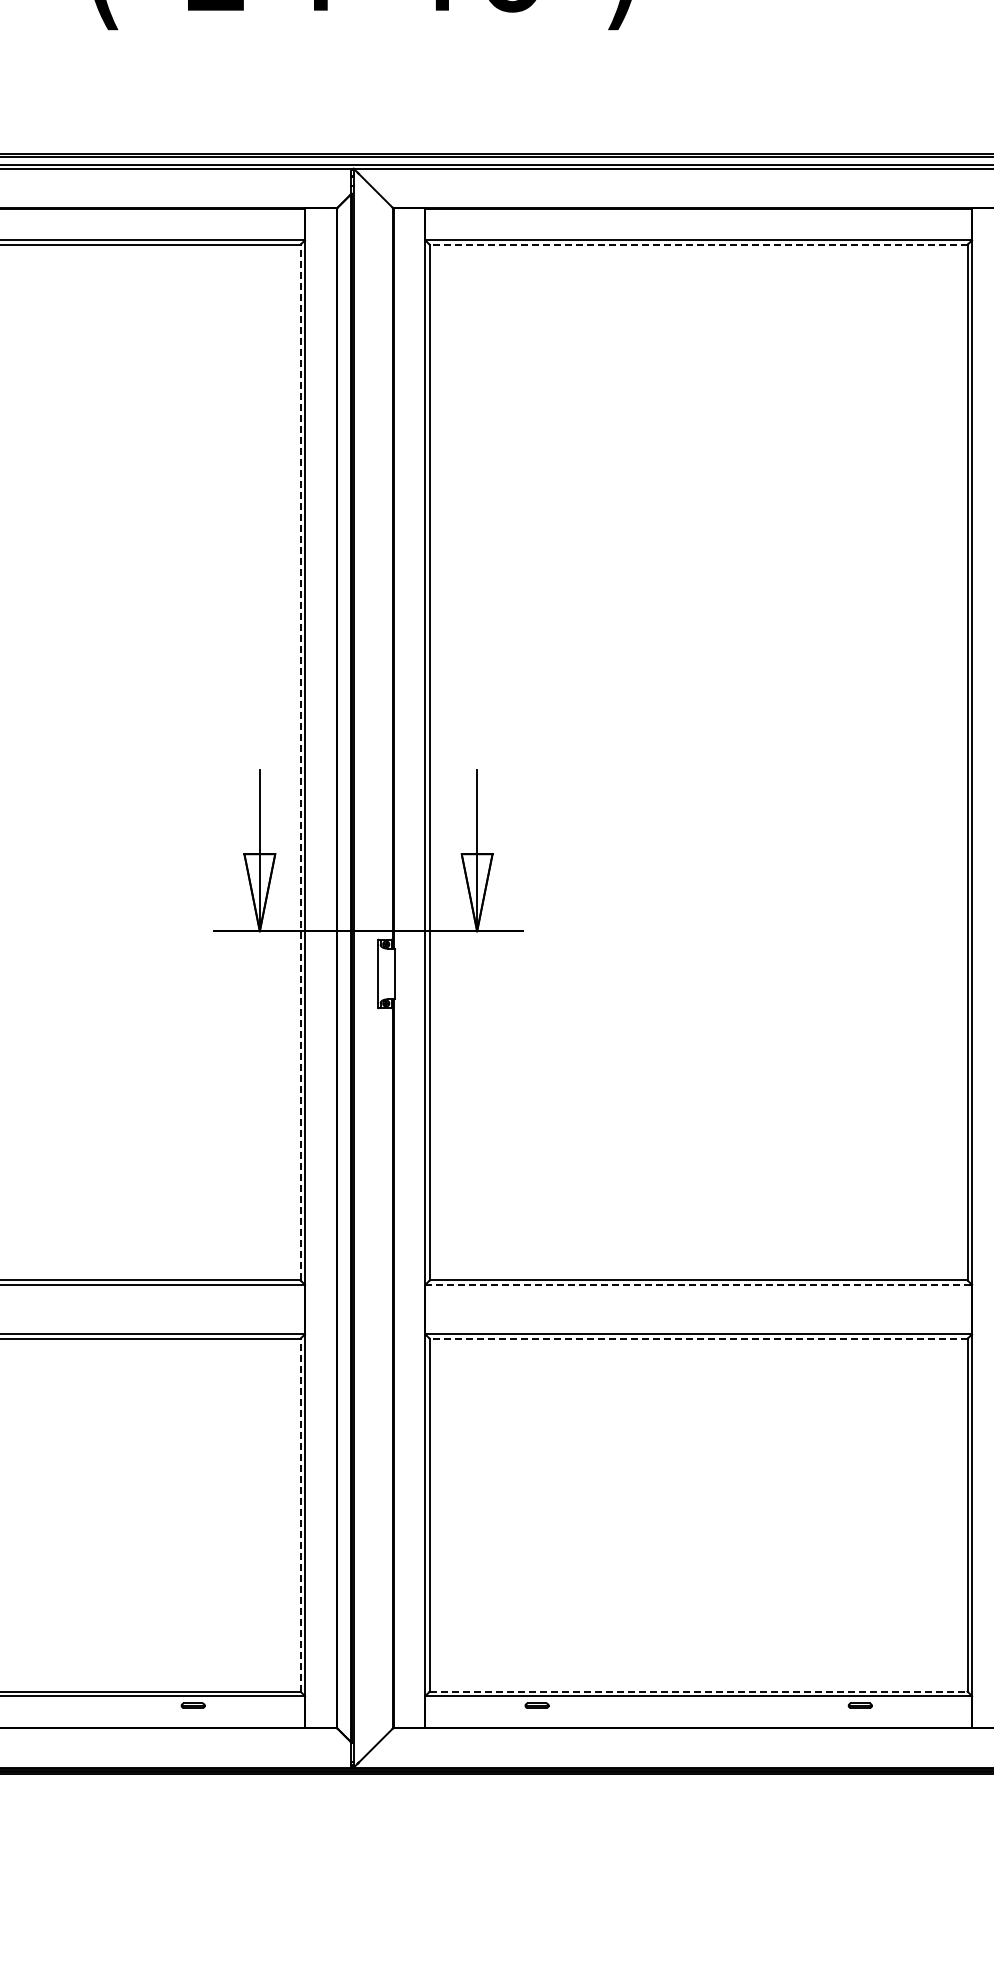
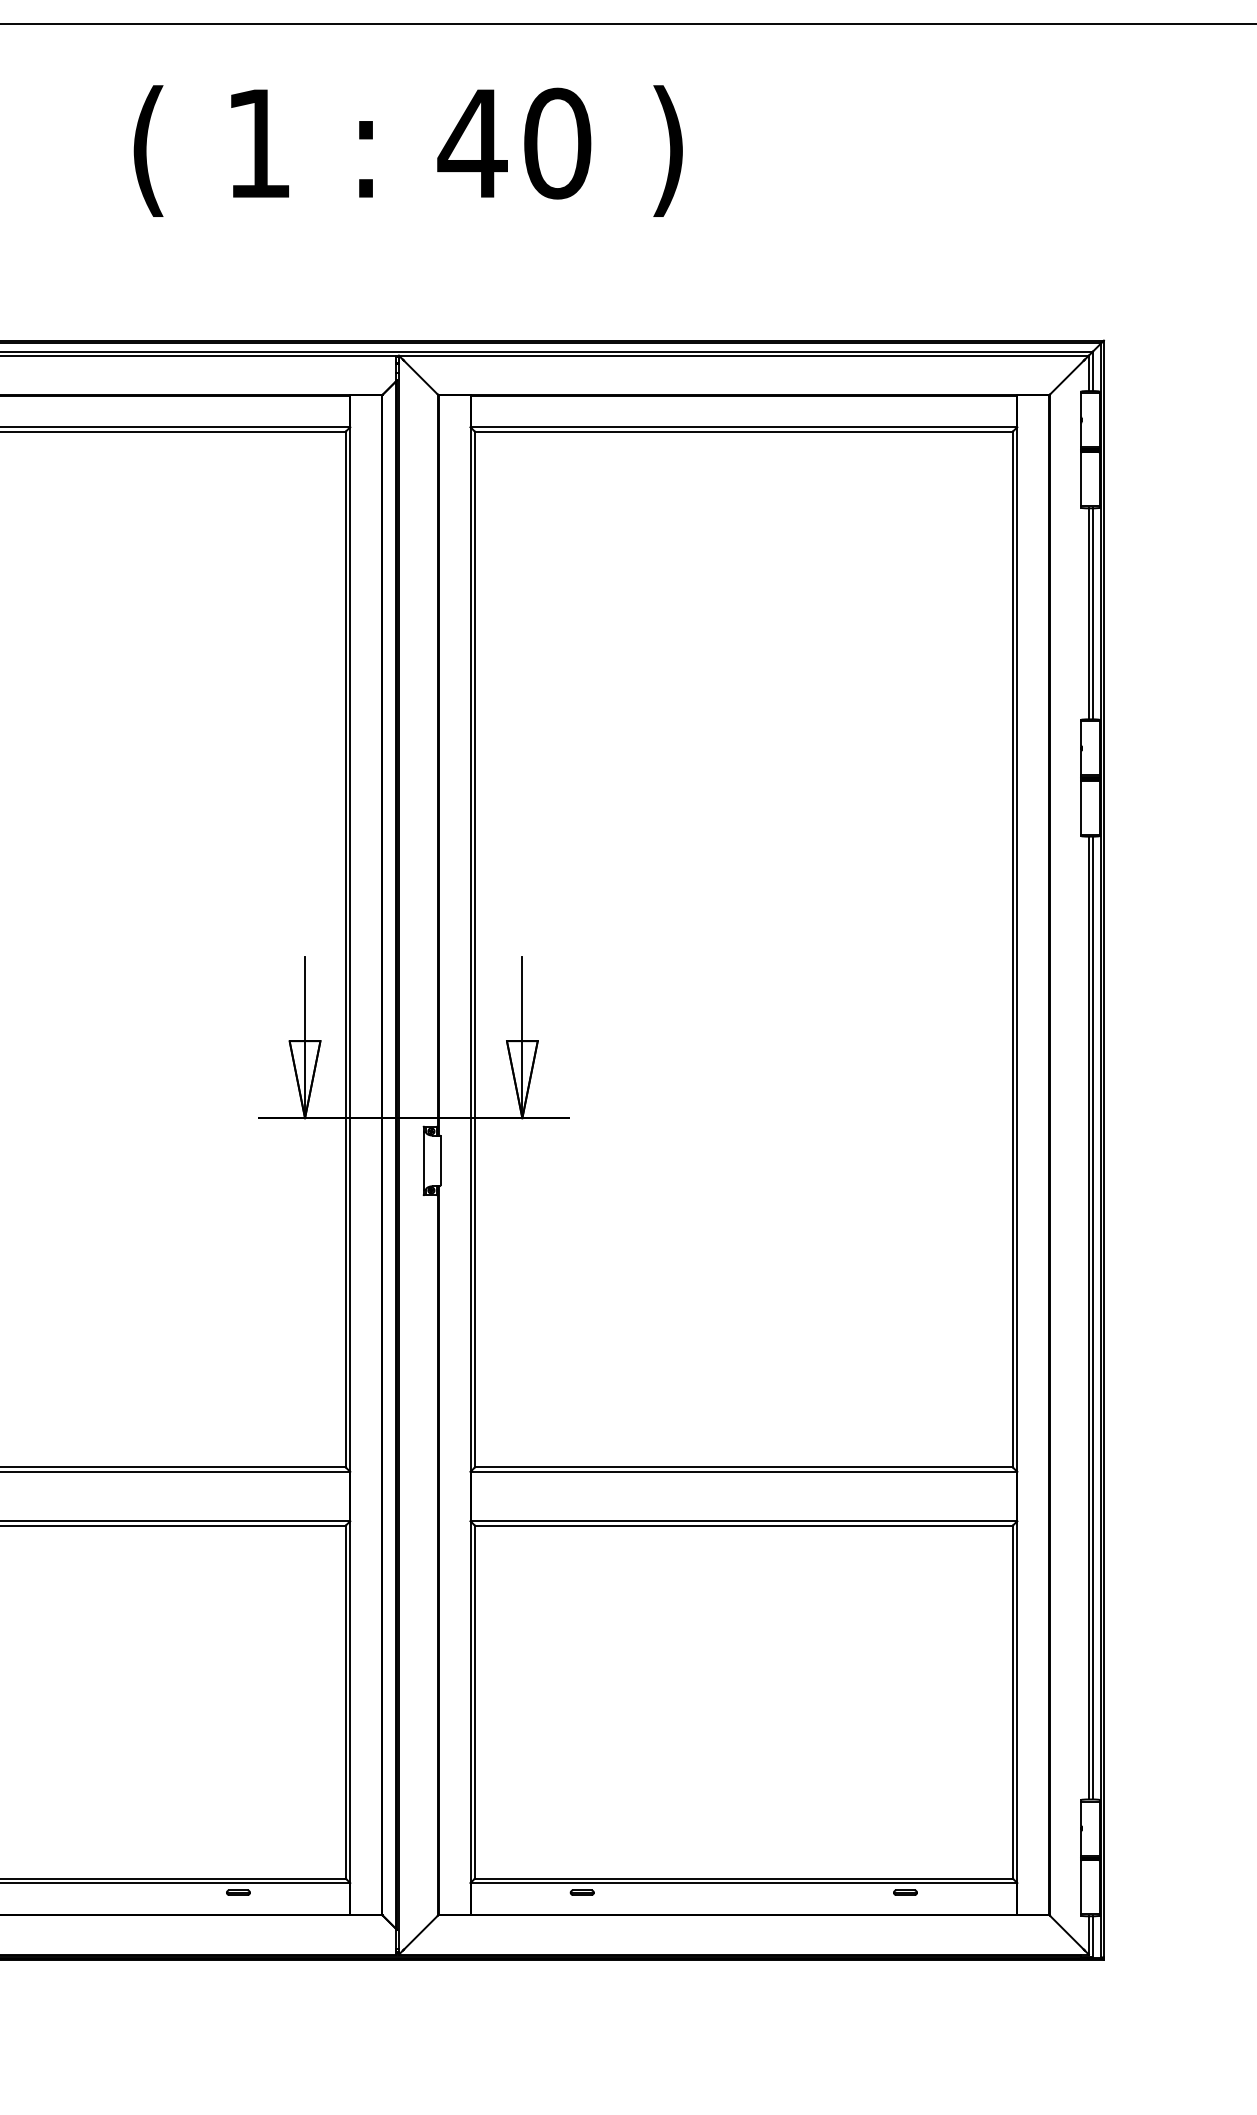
line: (698, 244) -> (743, 431), dashed -> solid
line: (300, 762) -> (345, 949), dashed -> solid
line: (699, 1284) -> (744, 1471), dashed -> solid
line: (698, 1338) -> (743, 1525), dashed -> solid
line: (300, 1514) -> (345, 1701), dashed -> solid
line: (698, 1691) -> (743, 1878), dashed -> solid

